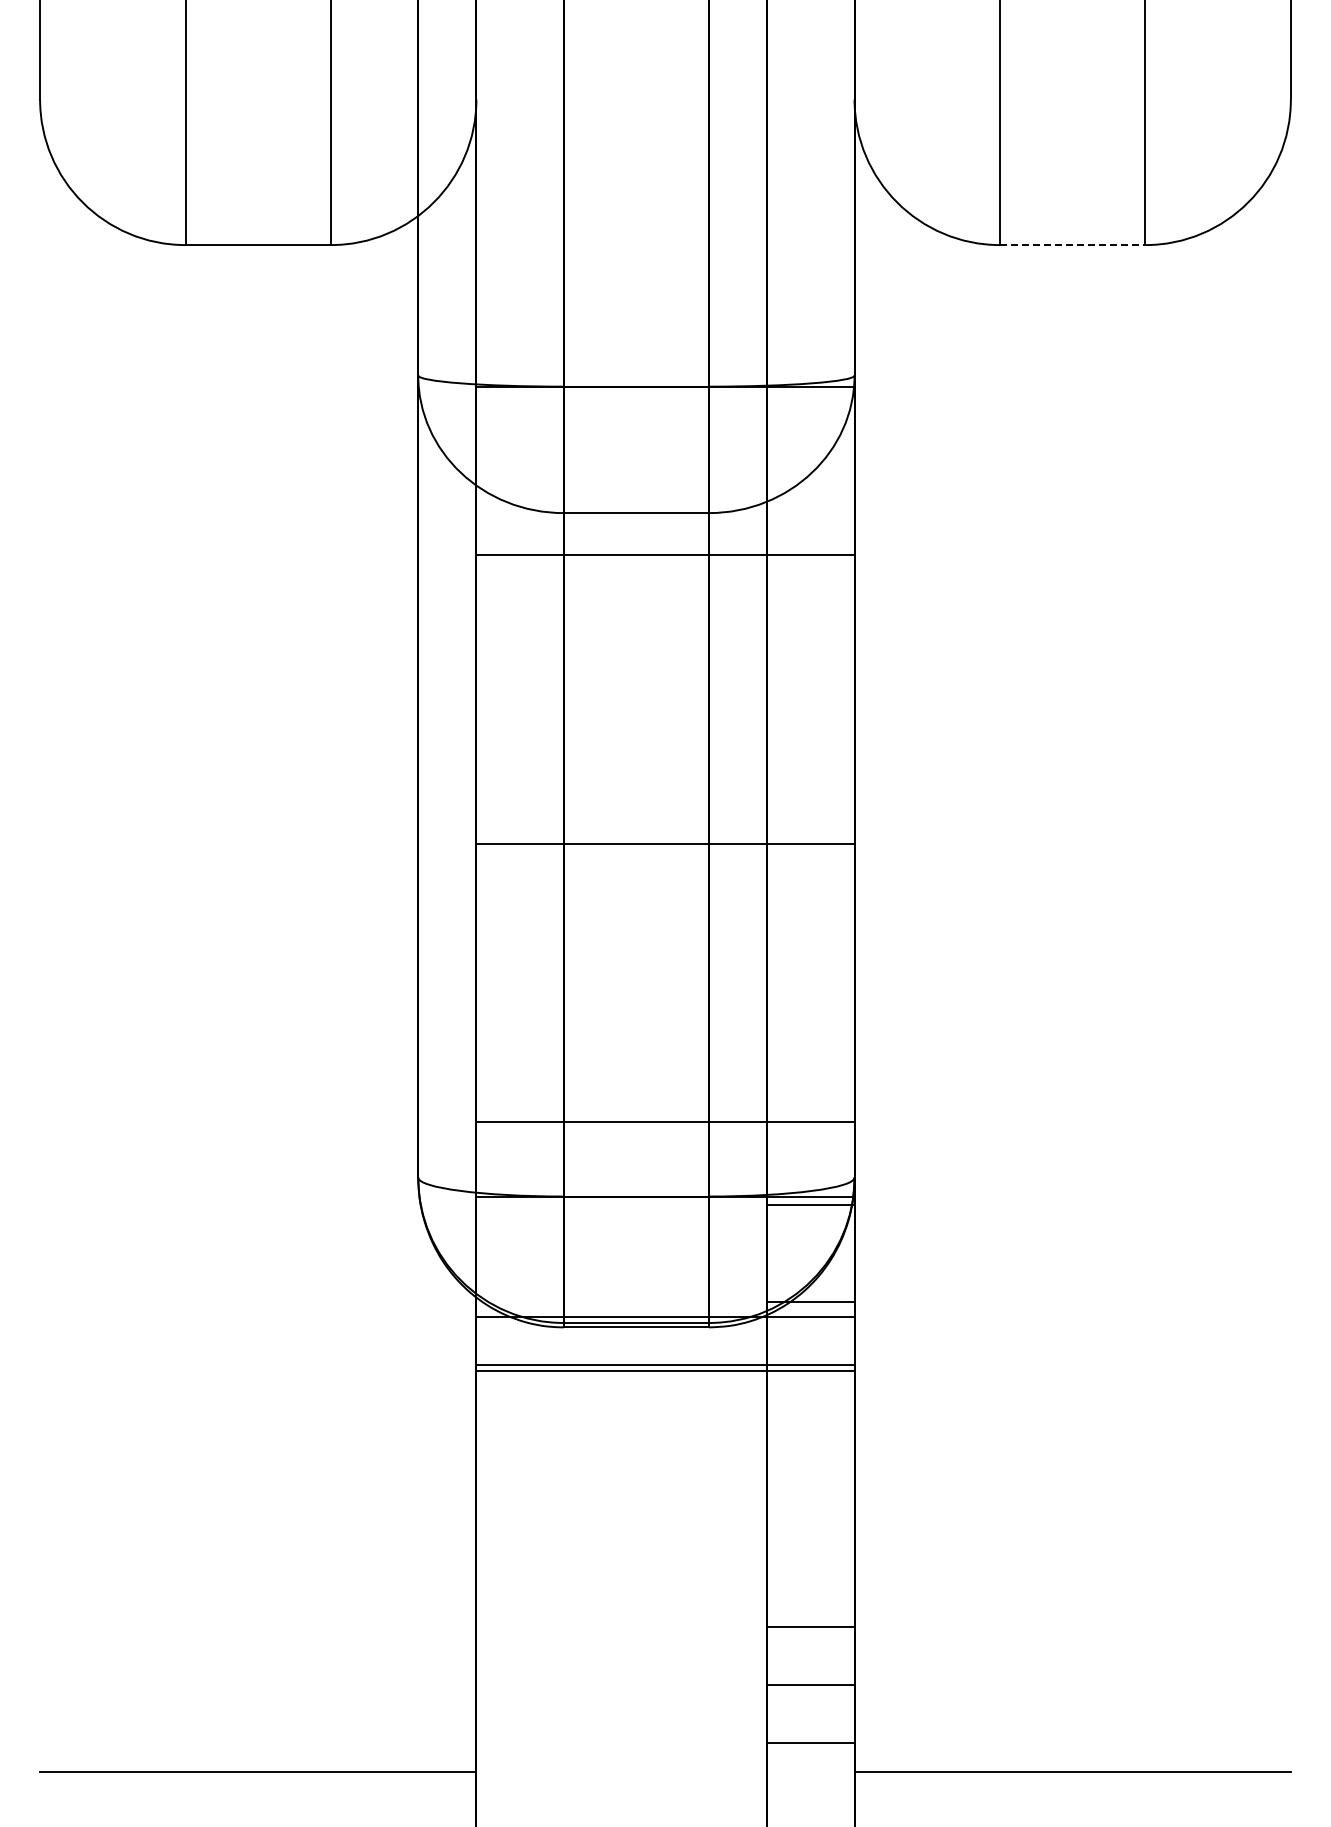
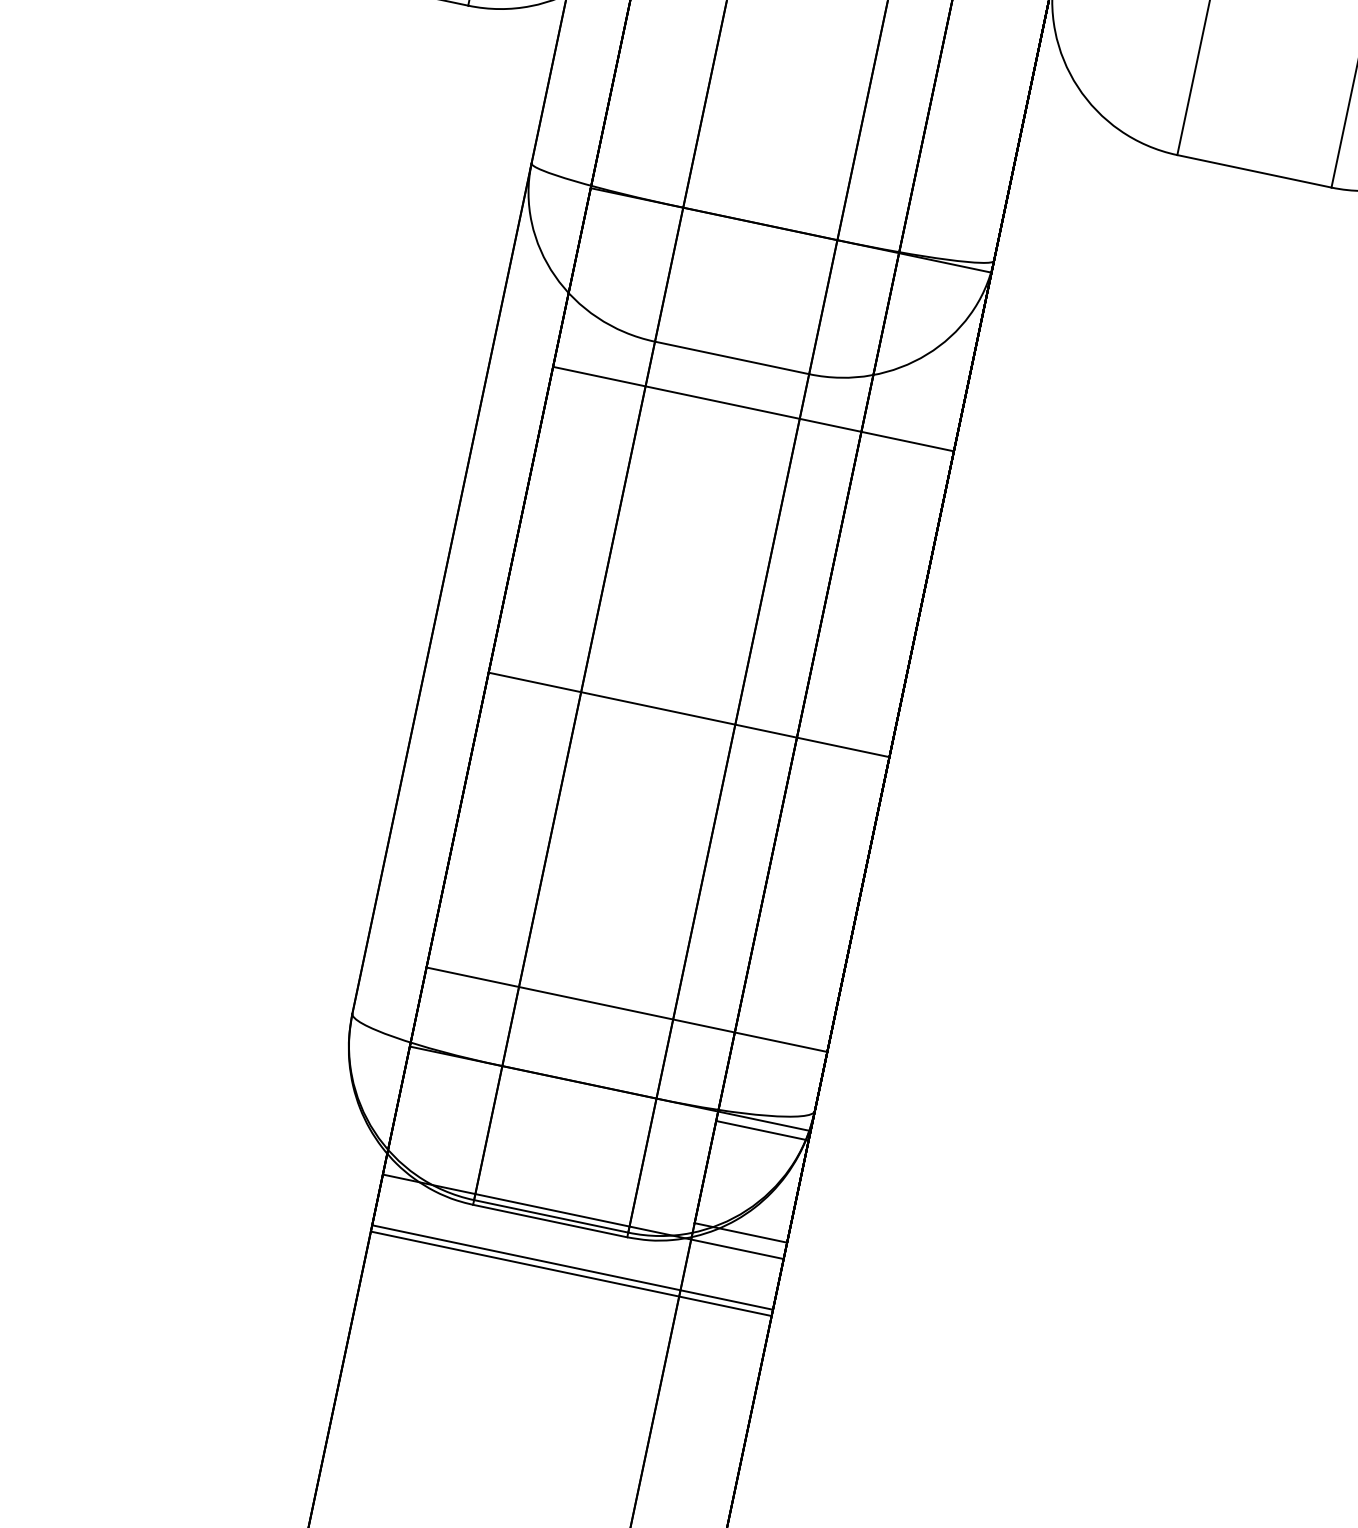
line: (1072, 245) -> (1254, 171), dashed -> solid

